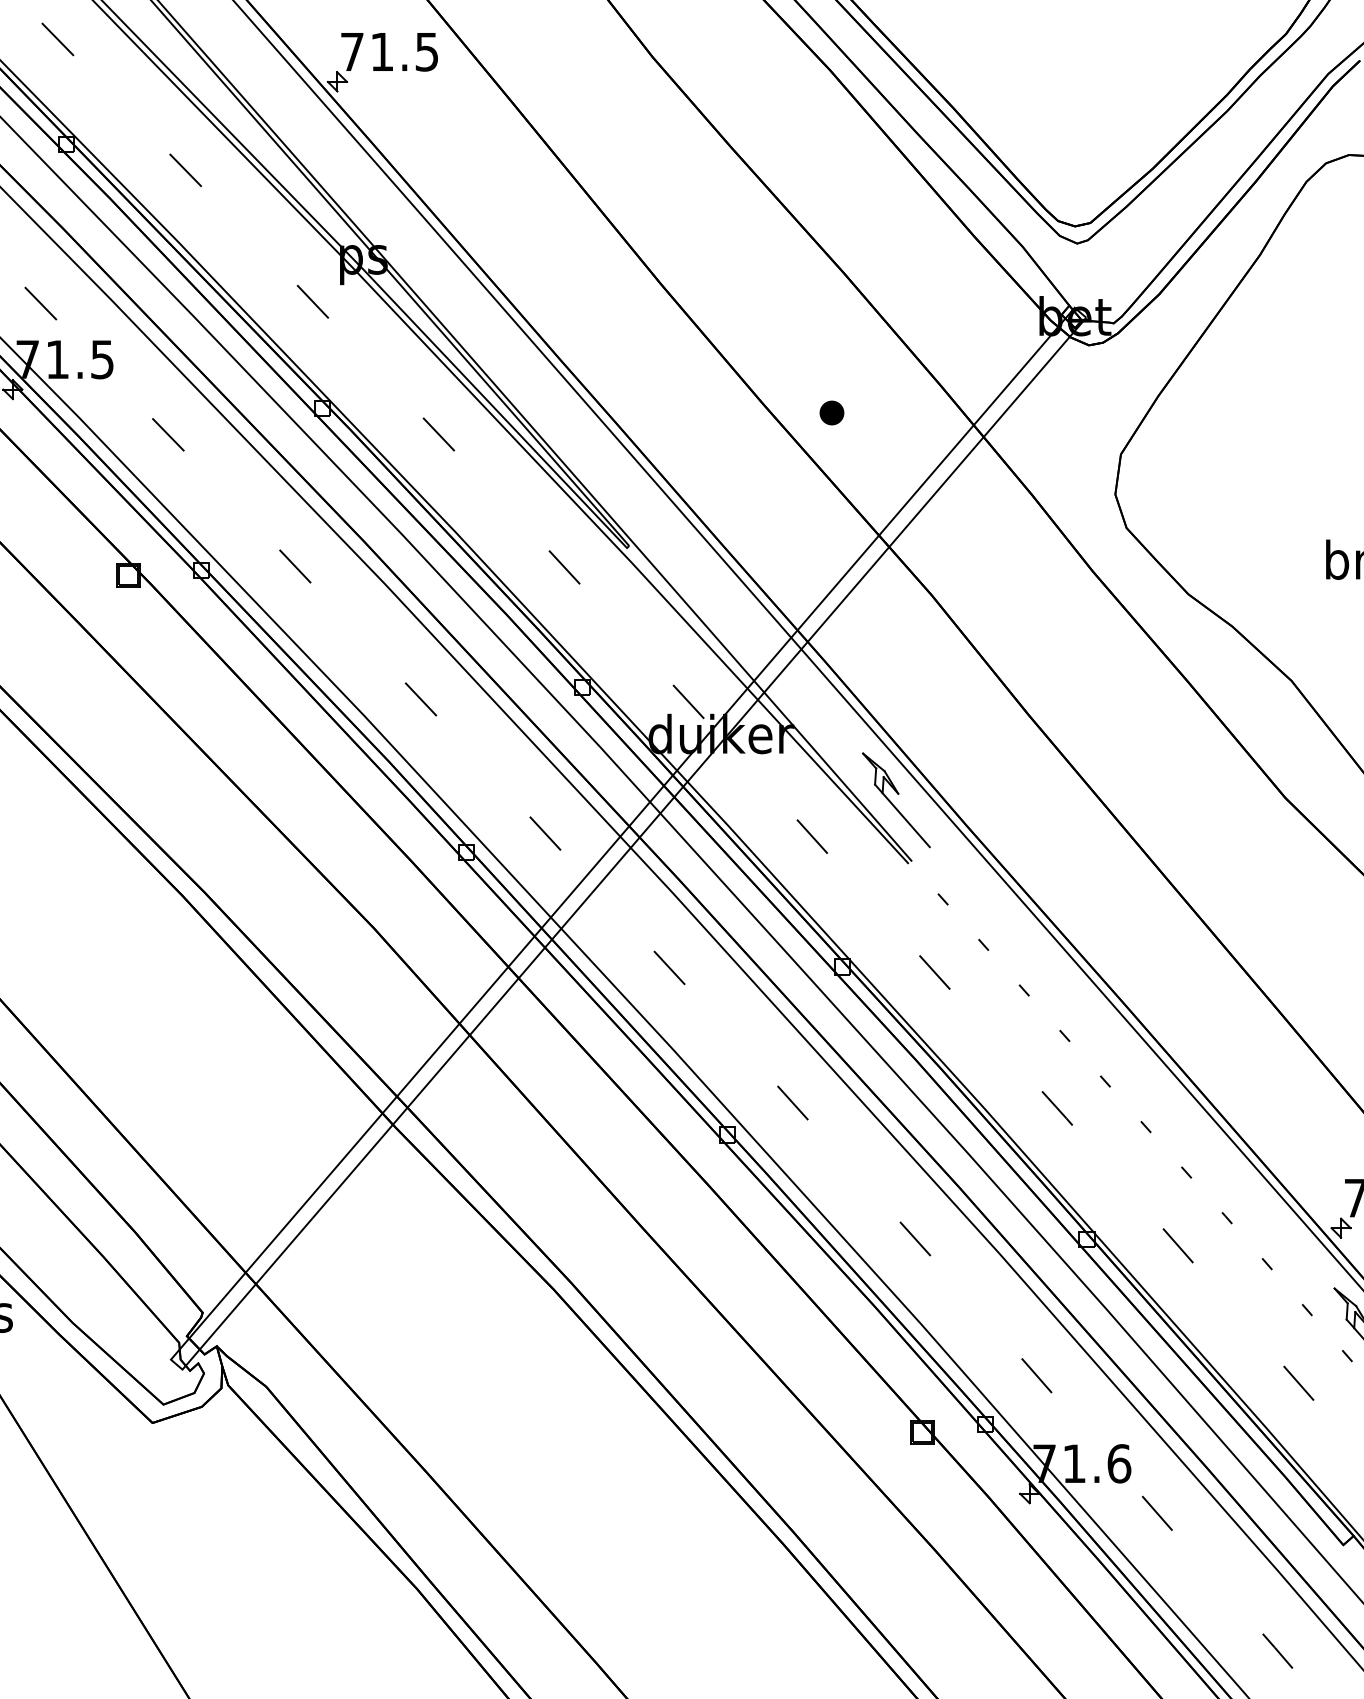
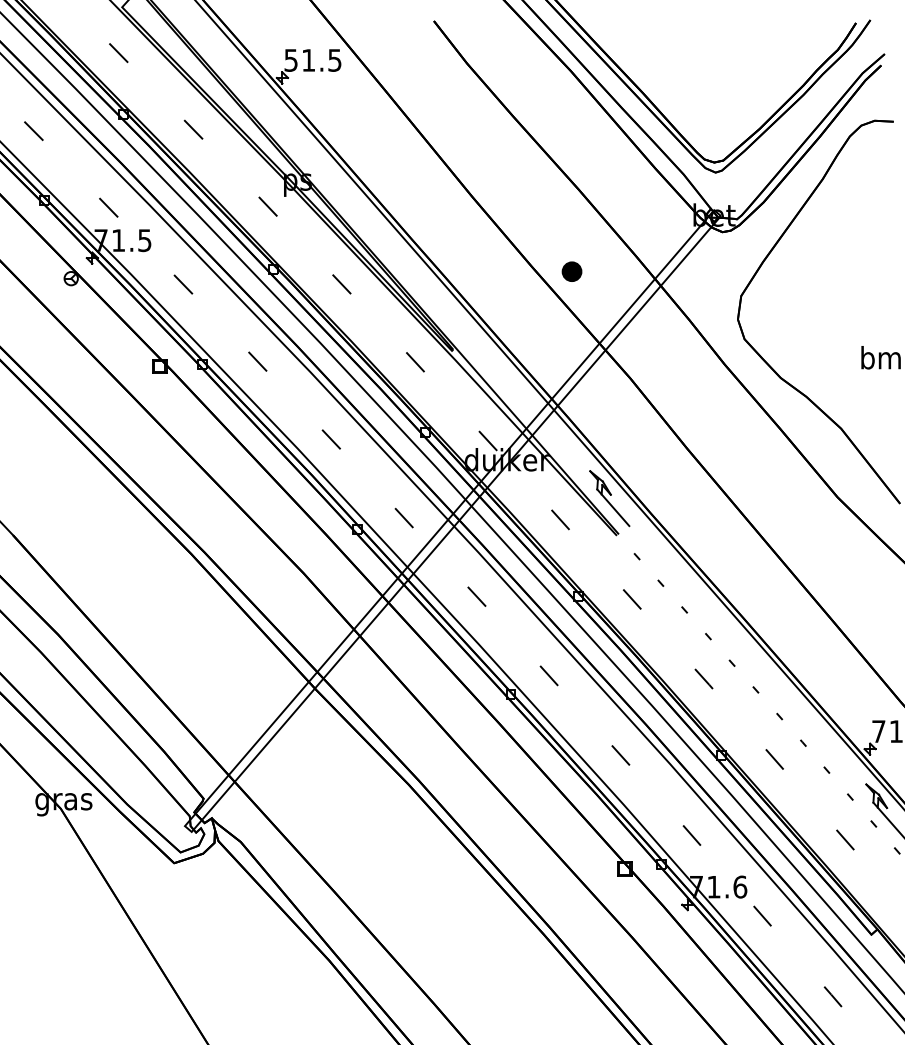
text: (351, 52) -> (290, 60), 71.5 -> 51.5
part: (831, 412) -> (571, 271), size x1.4

